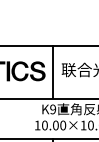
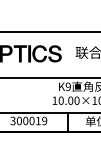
line: (52, 72) -> (67, 54), removed

